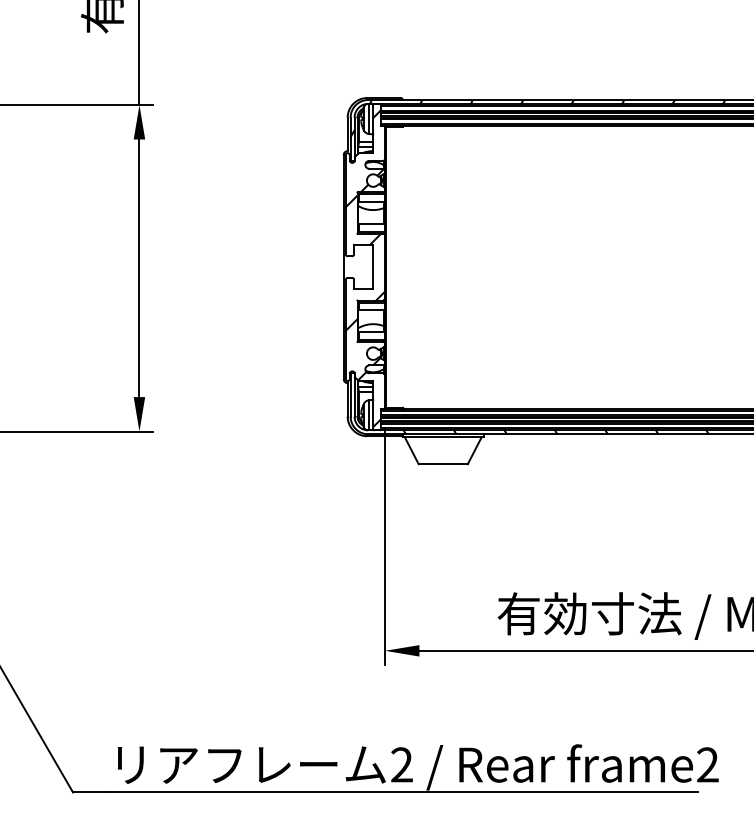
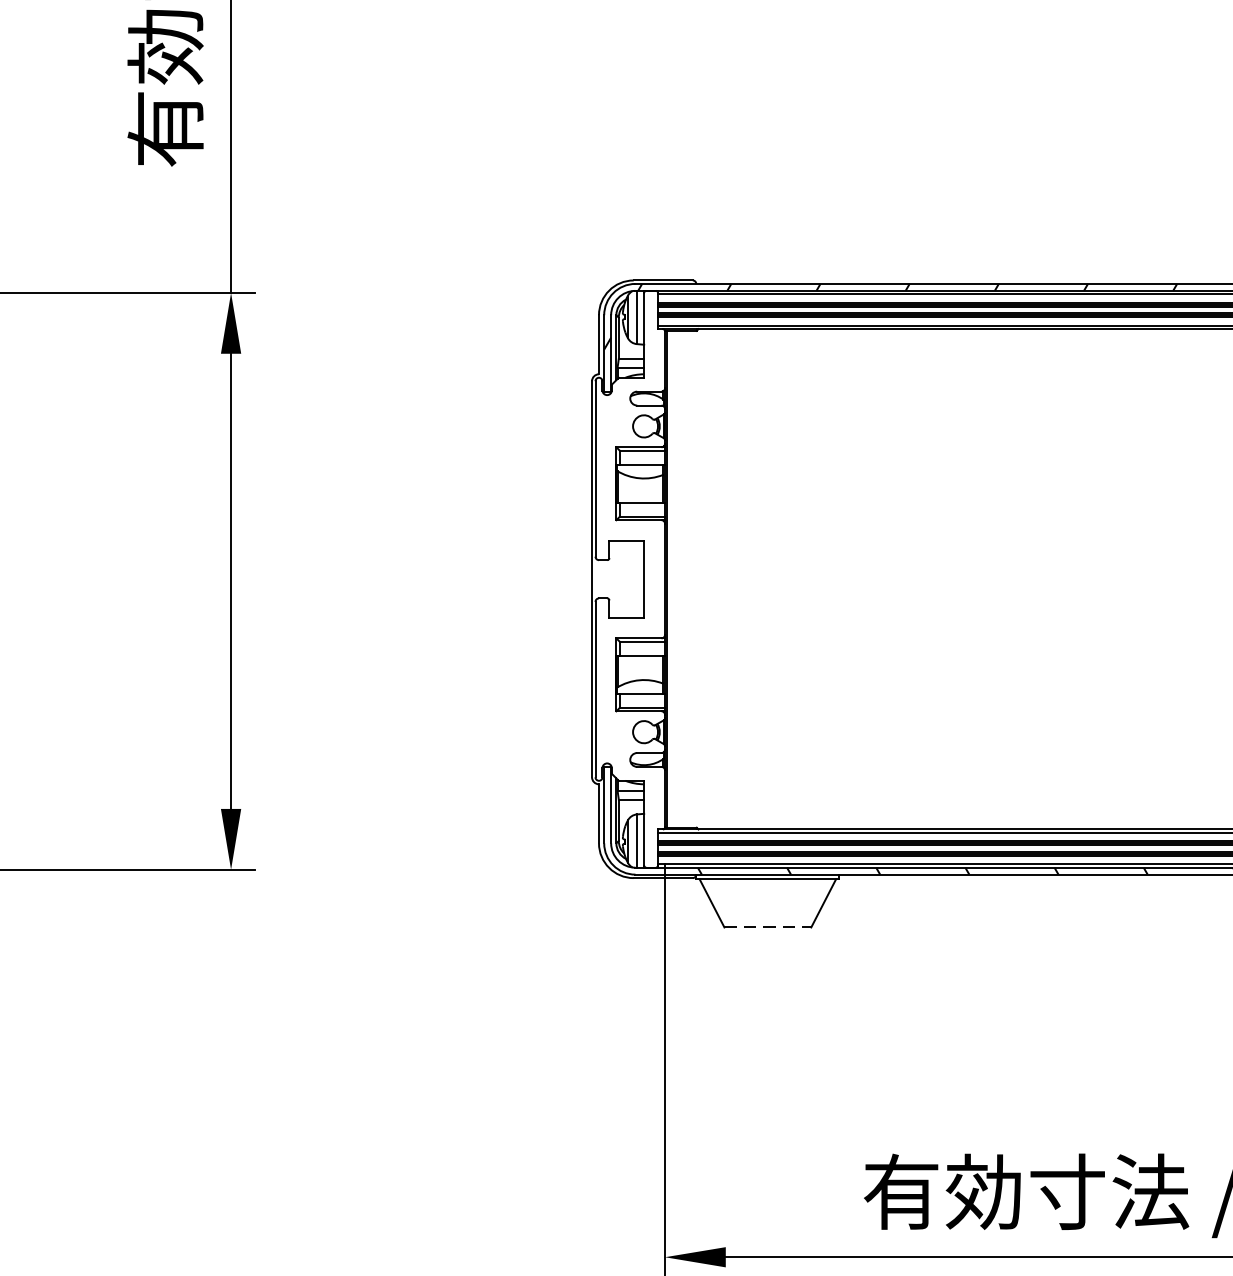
hatch: (365, 268) -> (630, 581), removed
line: (443, 464) -> (768, 928), solid -> dashed

